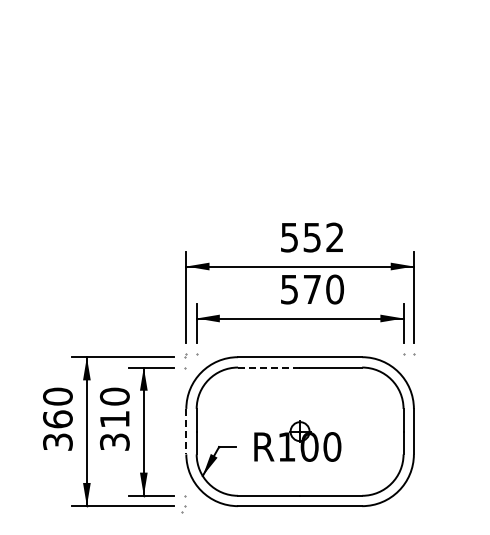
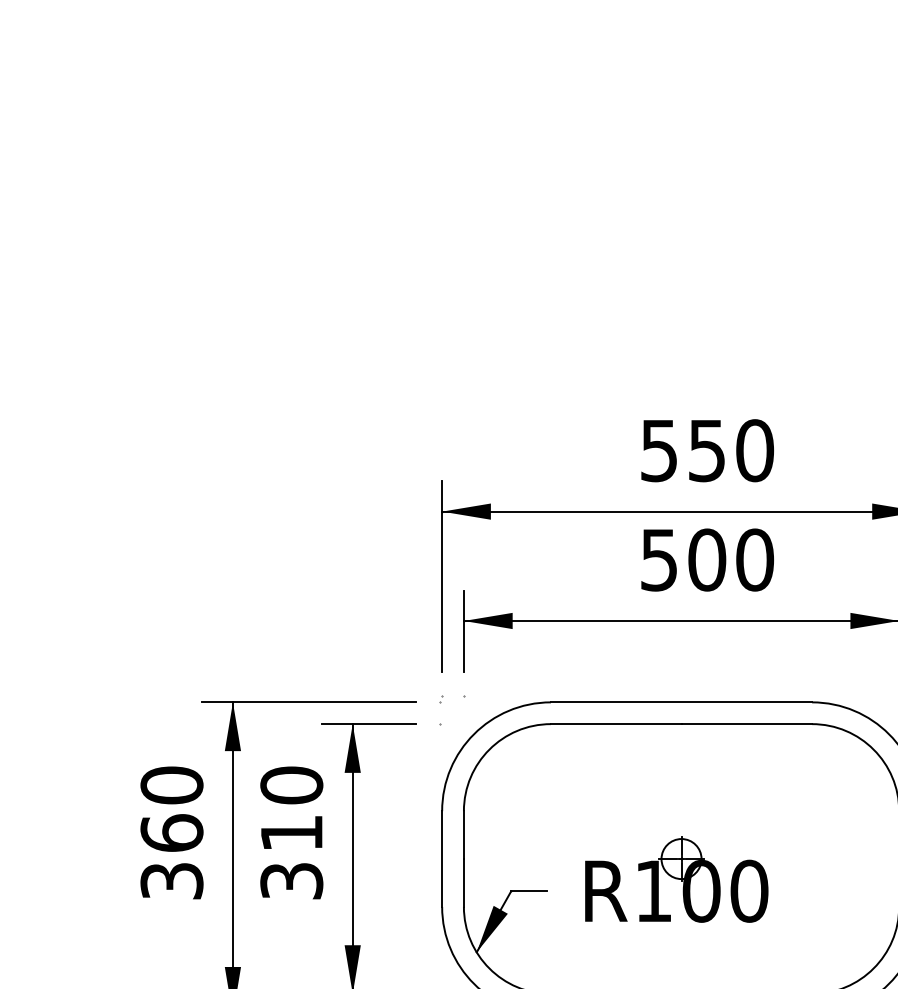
text: (335, 237) -> (755, 450), 552 -> 550
text: (312, 289) -> (707, 559), 570 -> 500
line: (269, 367) -> (617, 724), dashed -> solid
line: (186, 431) -> (442, 858), dashed -> solid

